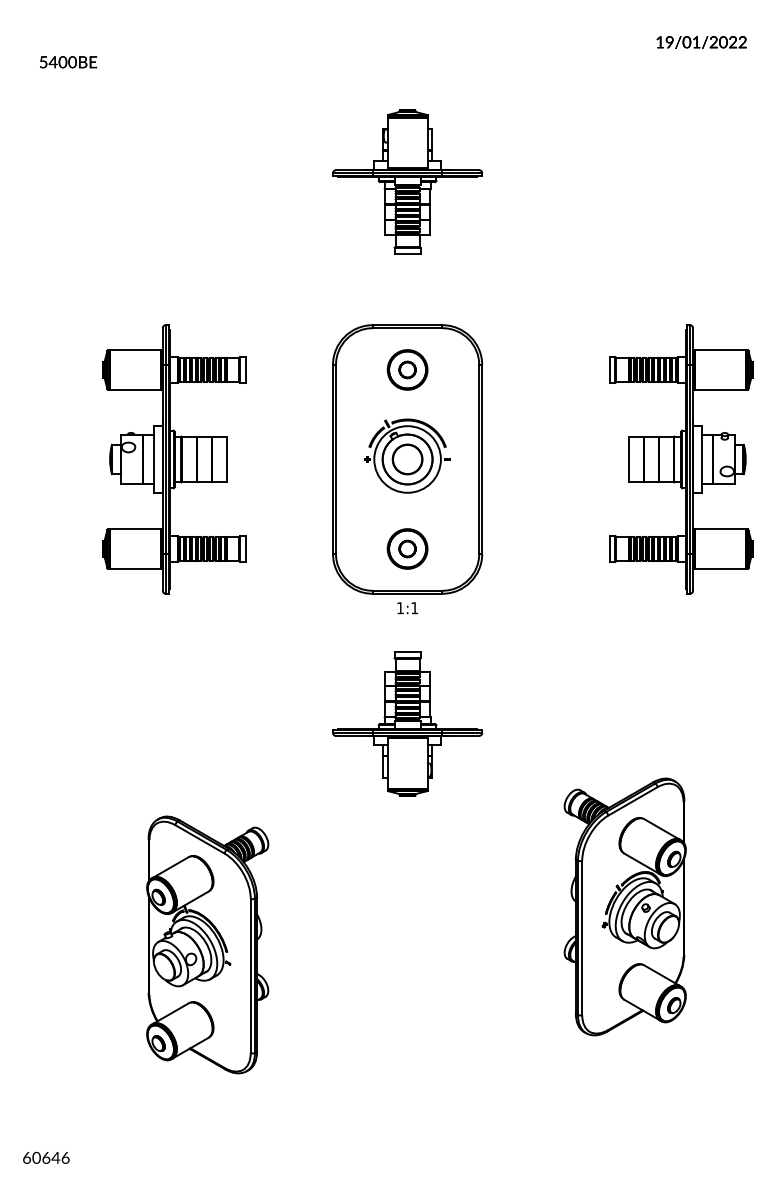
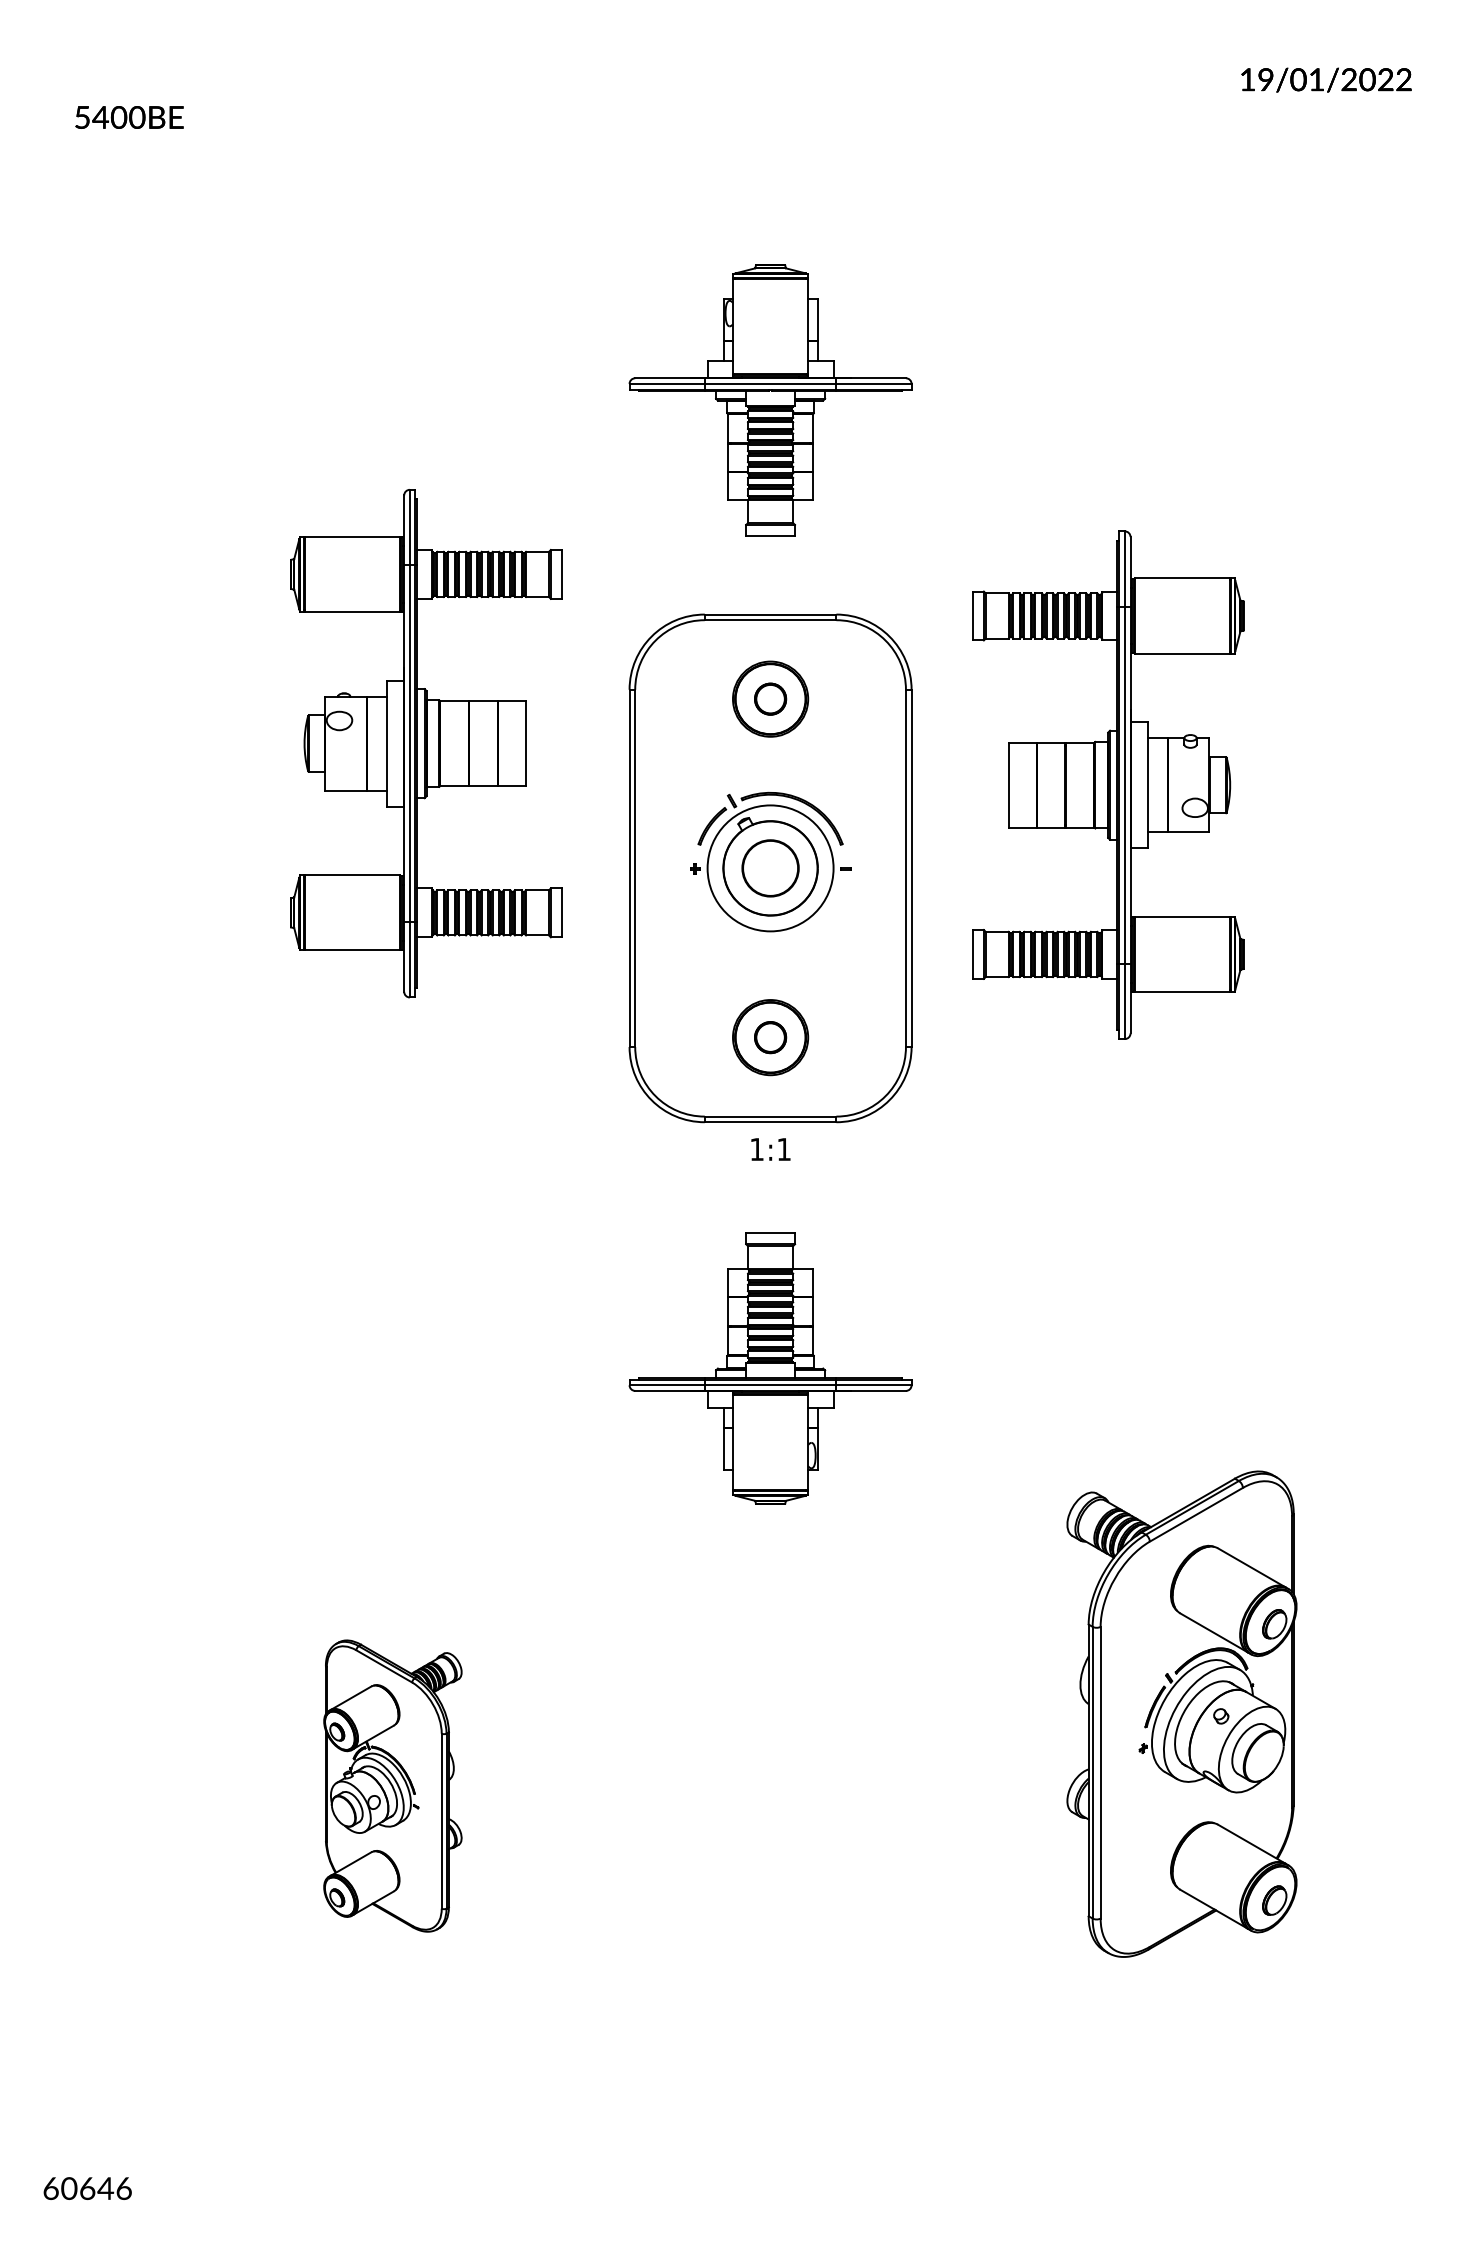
part: (407, 181) -> (770, 399), moved
part: (174, 459) -> (426, 743), moved
part: (681, 459) -> (1108, 785), moved
part: (207, 944) -> (392, 1785), size x0.6

